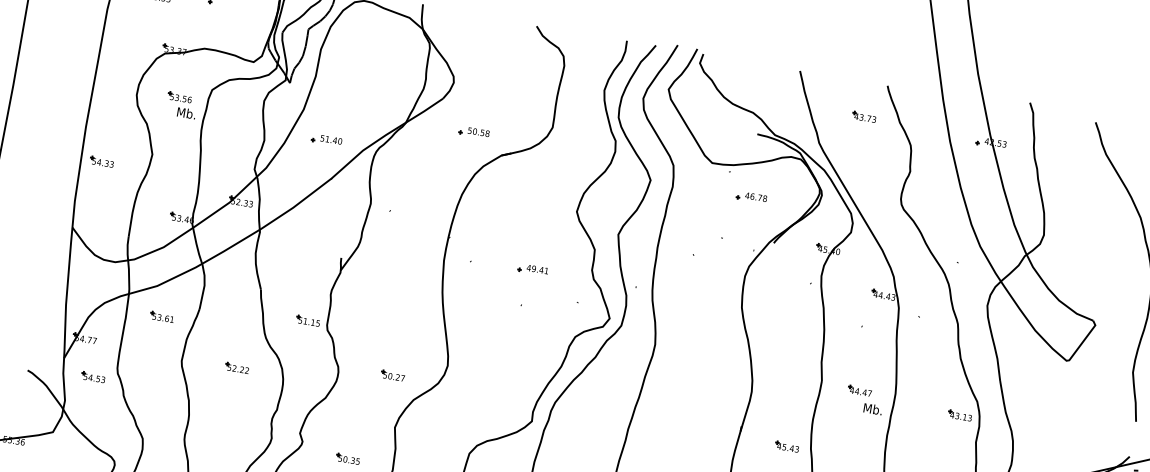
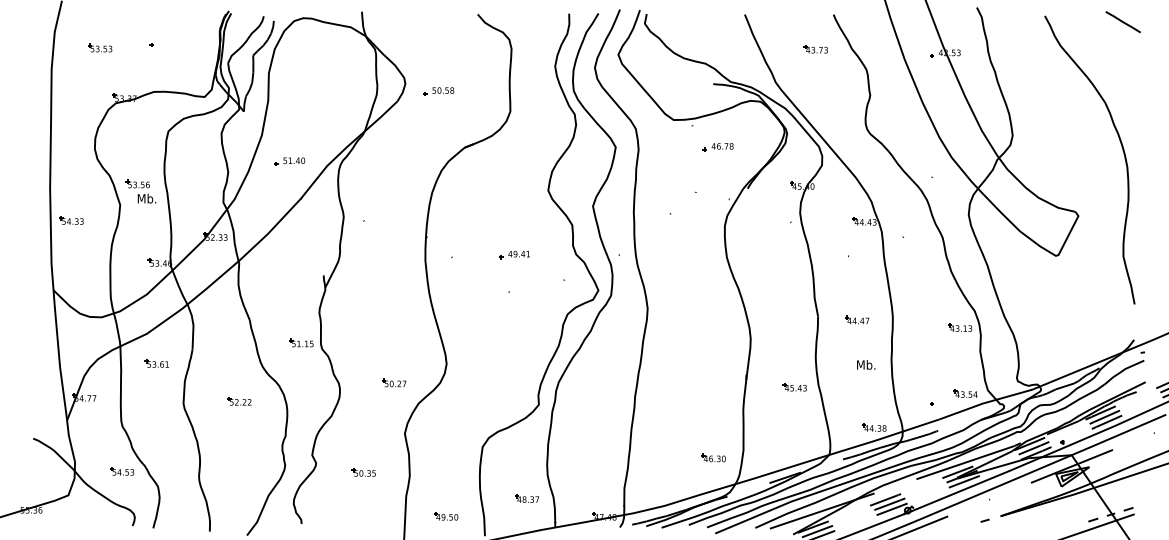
part: (181, 105) -> (140, 191), moved
part: (473, 132) -> (438, 91), moved
part: (93, 377) -> (122, 471), moved
text: (873, 408) -> (866, 364), moved

